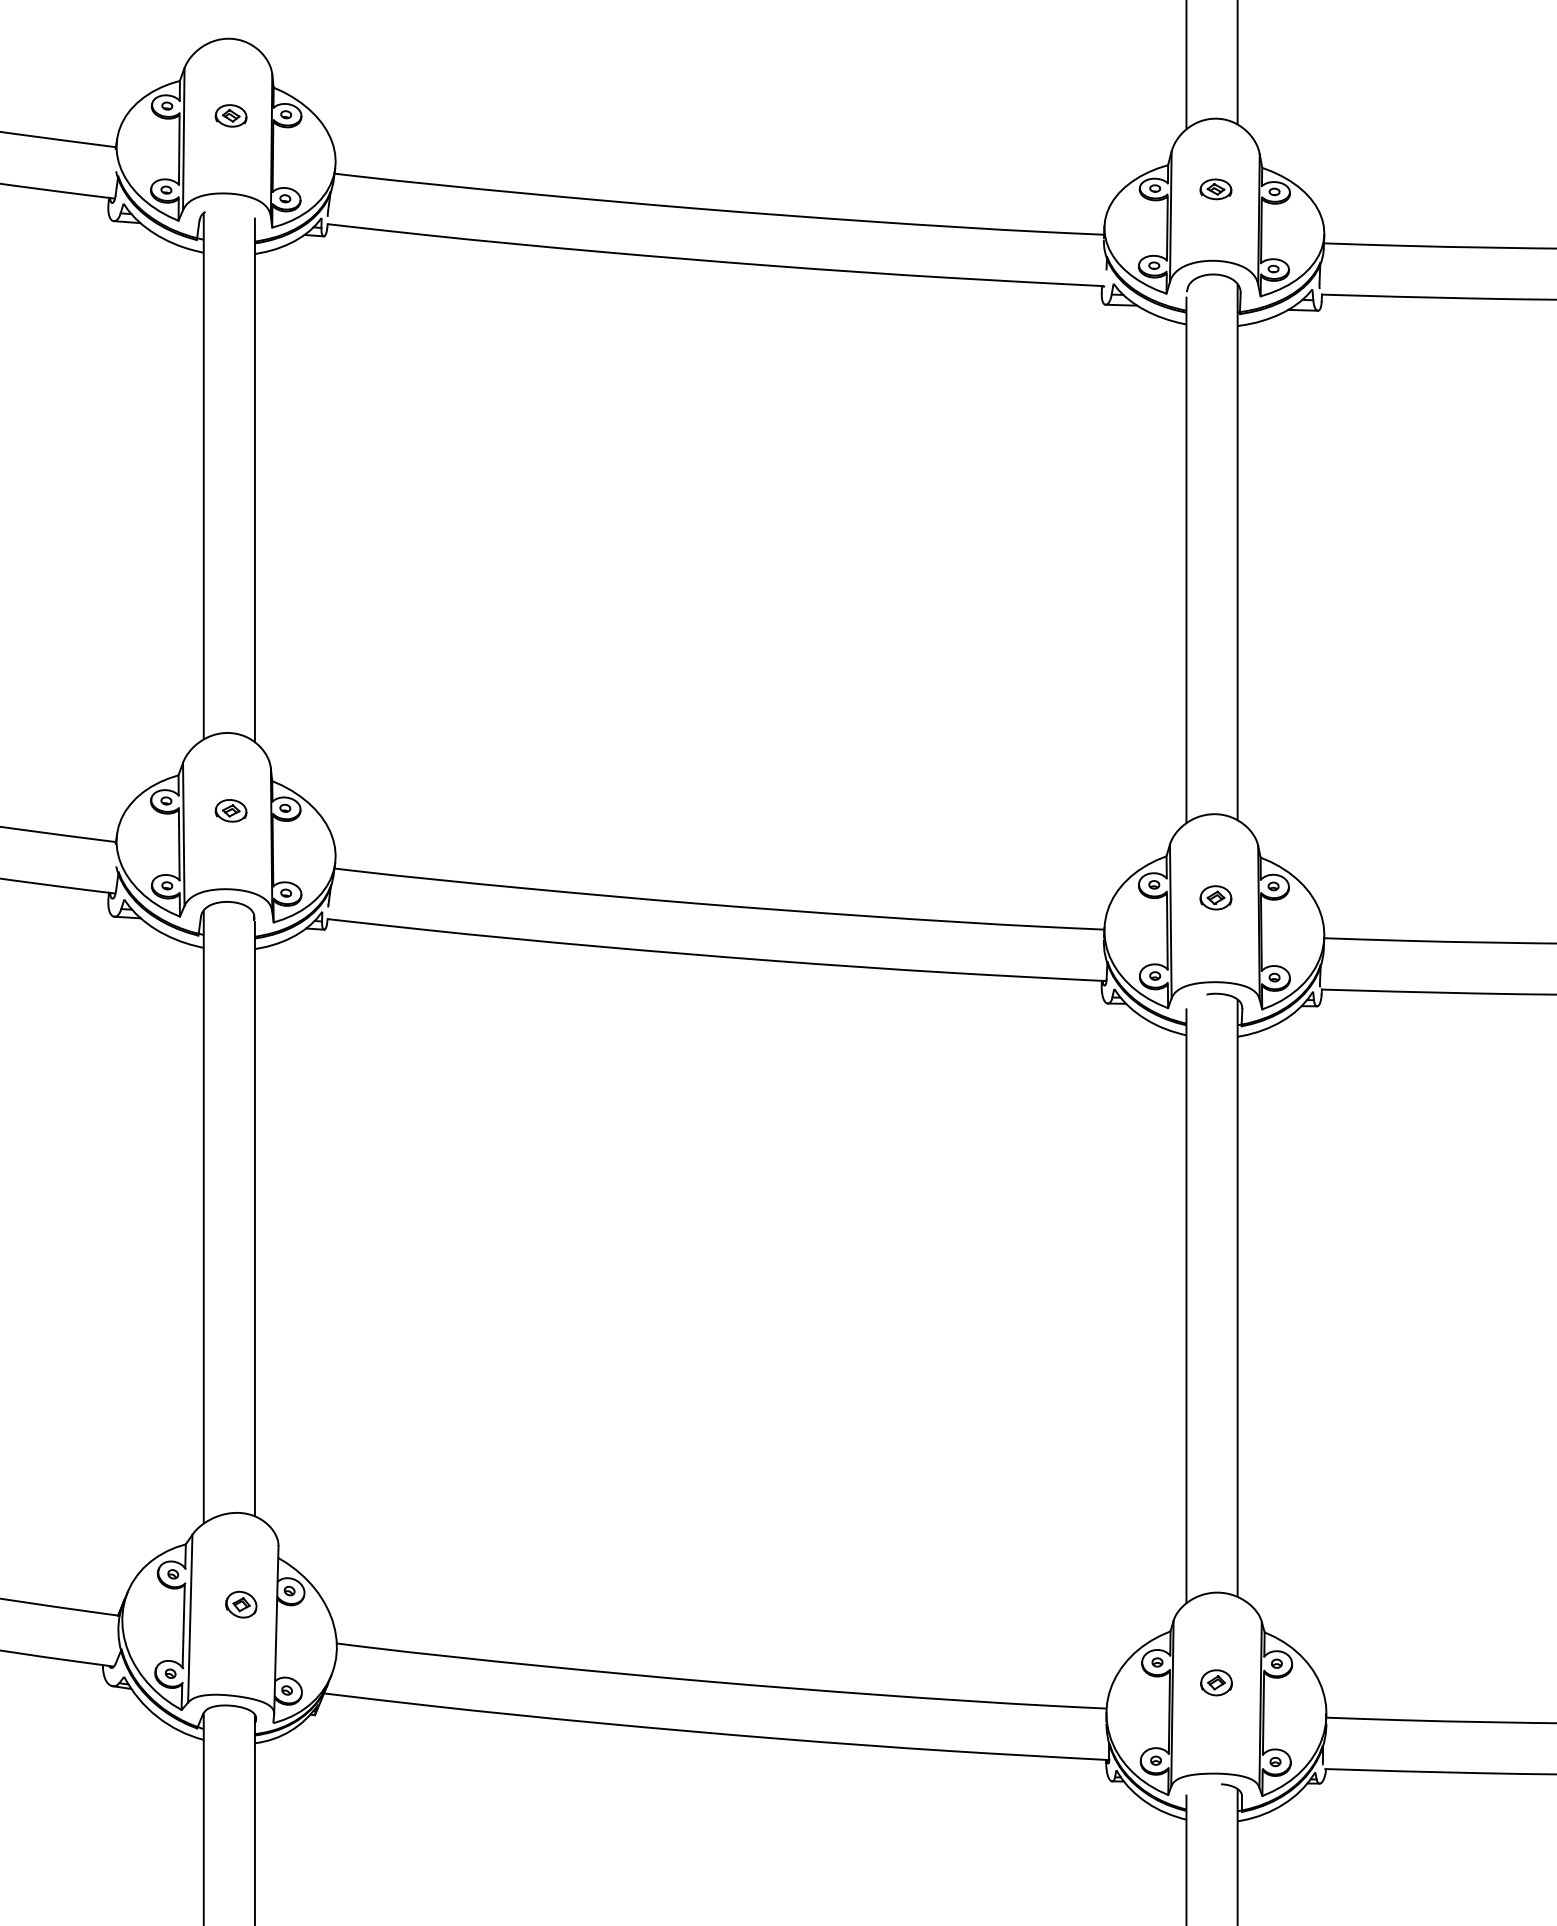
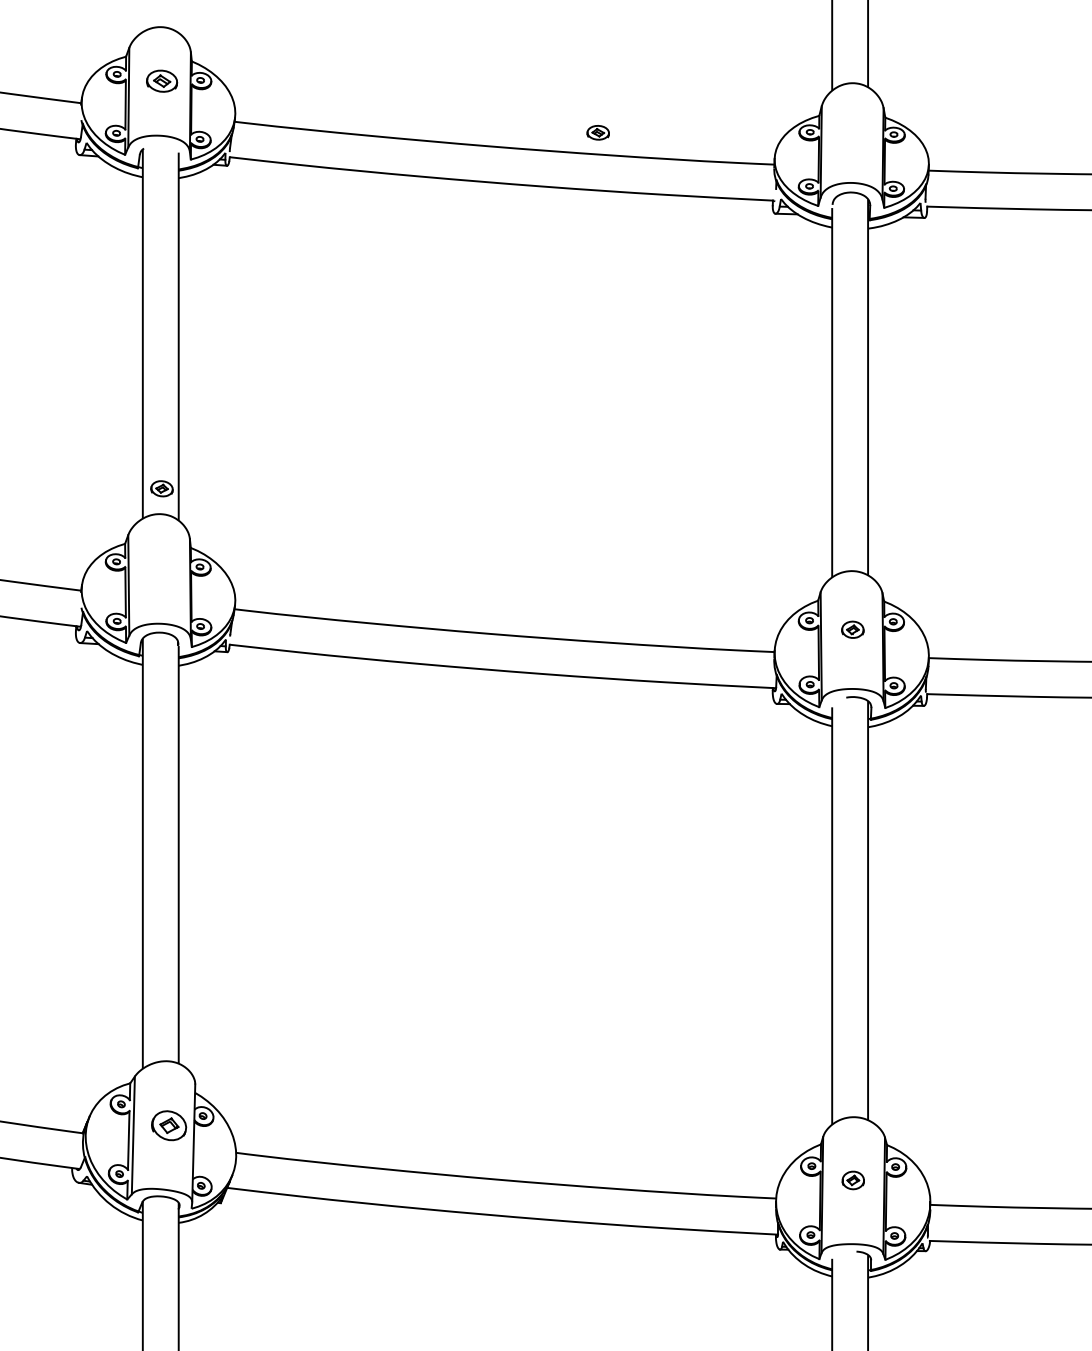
part: (230, 115) -> (161, 80), size x1.4
part: (1215, 189) -> (597, 132), moved
part: (230, 810) -> (161, 488), moved
part: (241, 1604) -> (169, 1125), size x1.6

